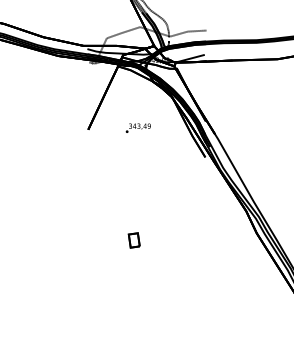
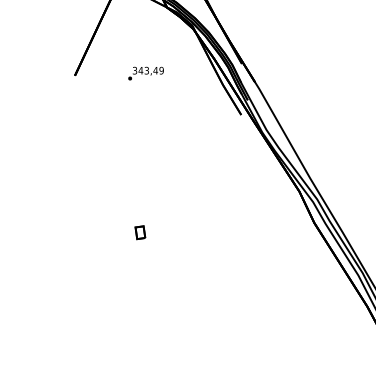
part: (134, 239) -> (140, 231), size x0.62

